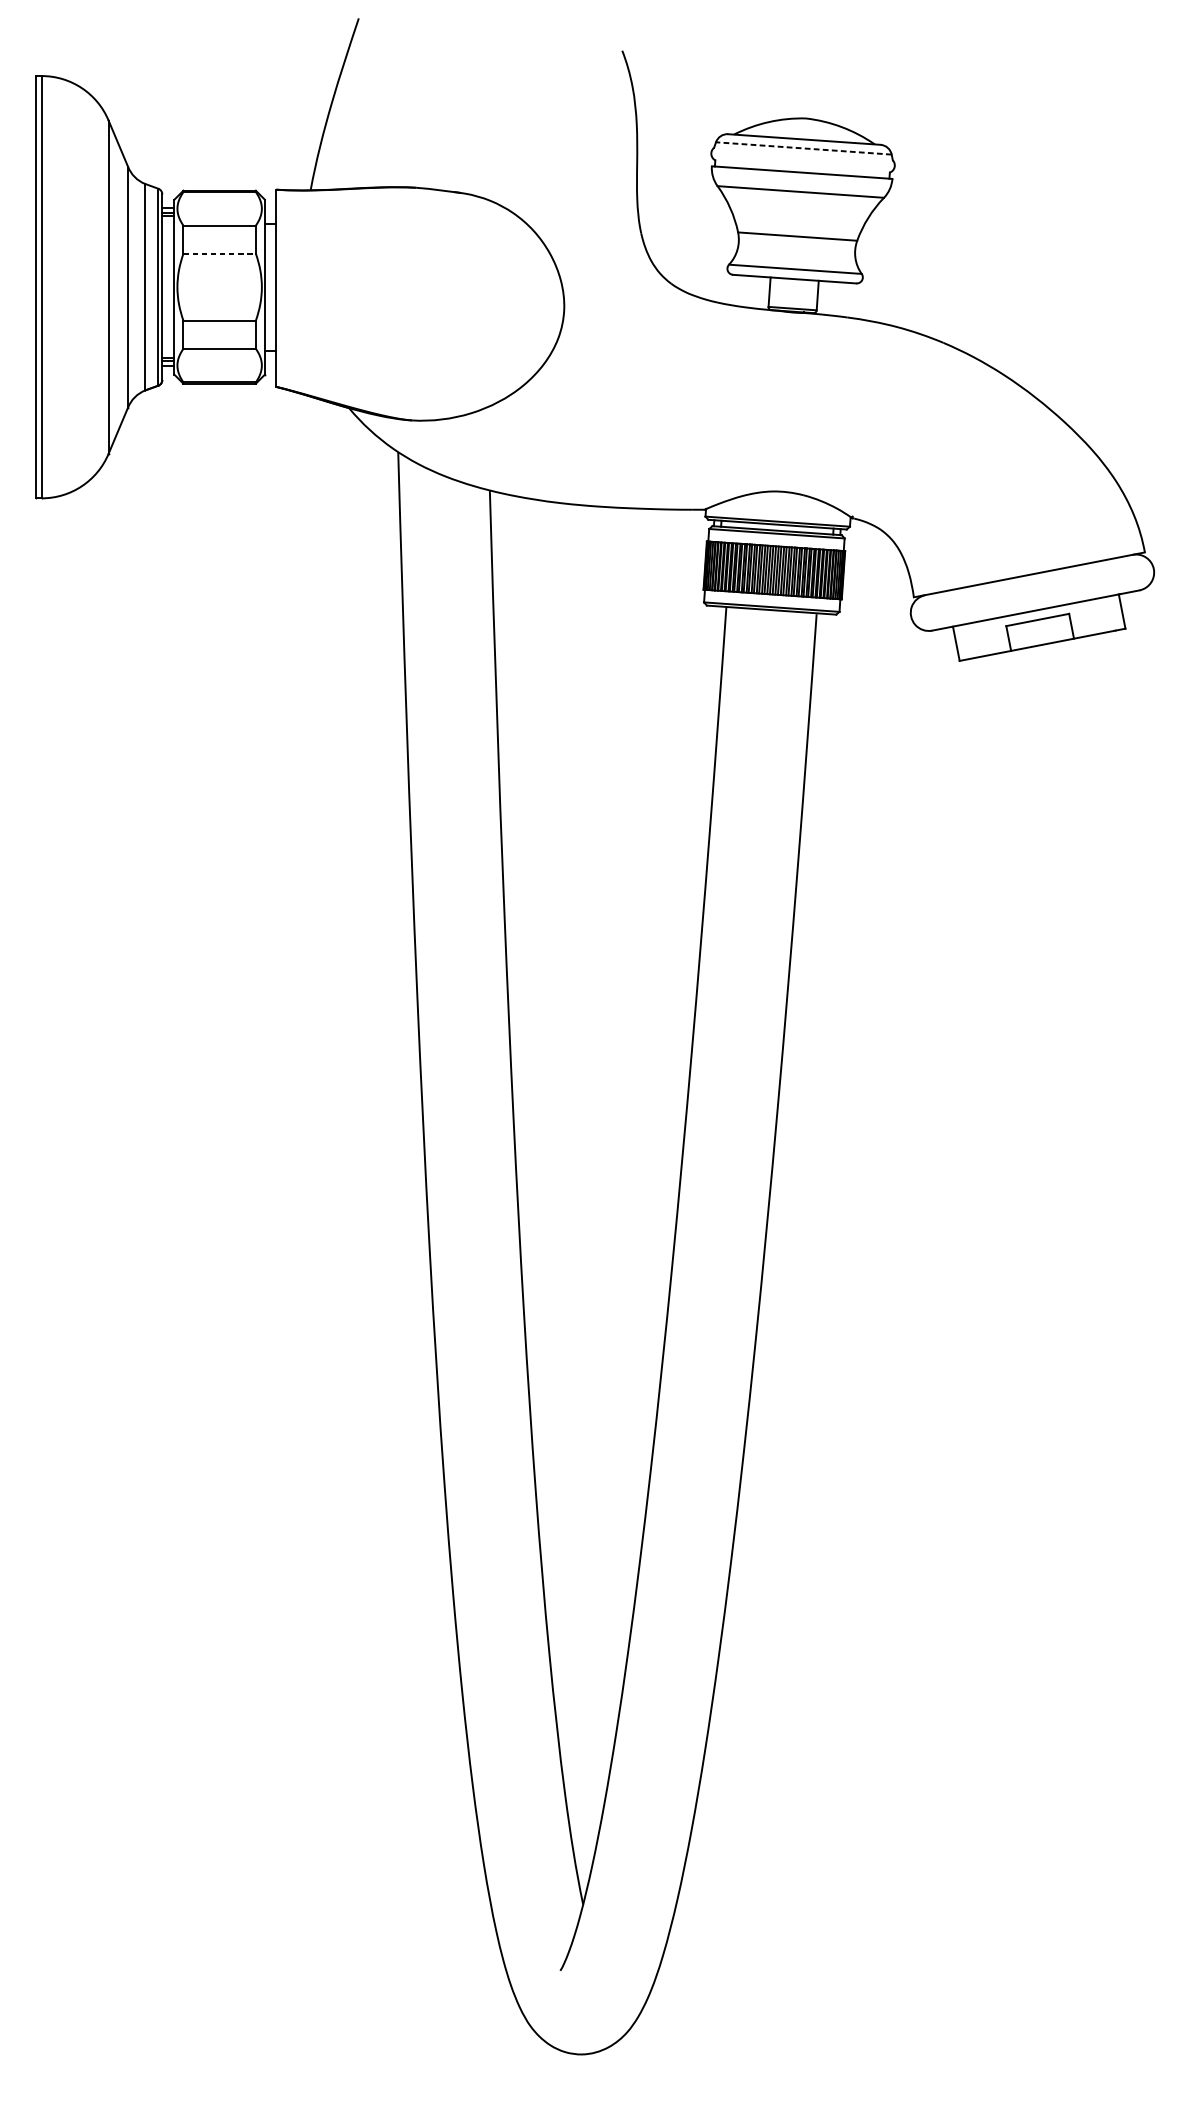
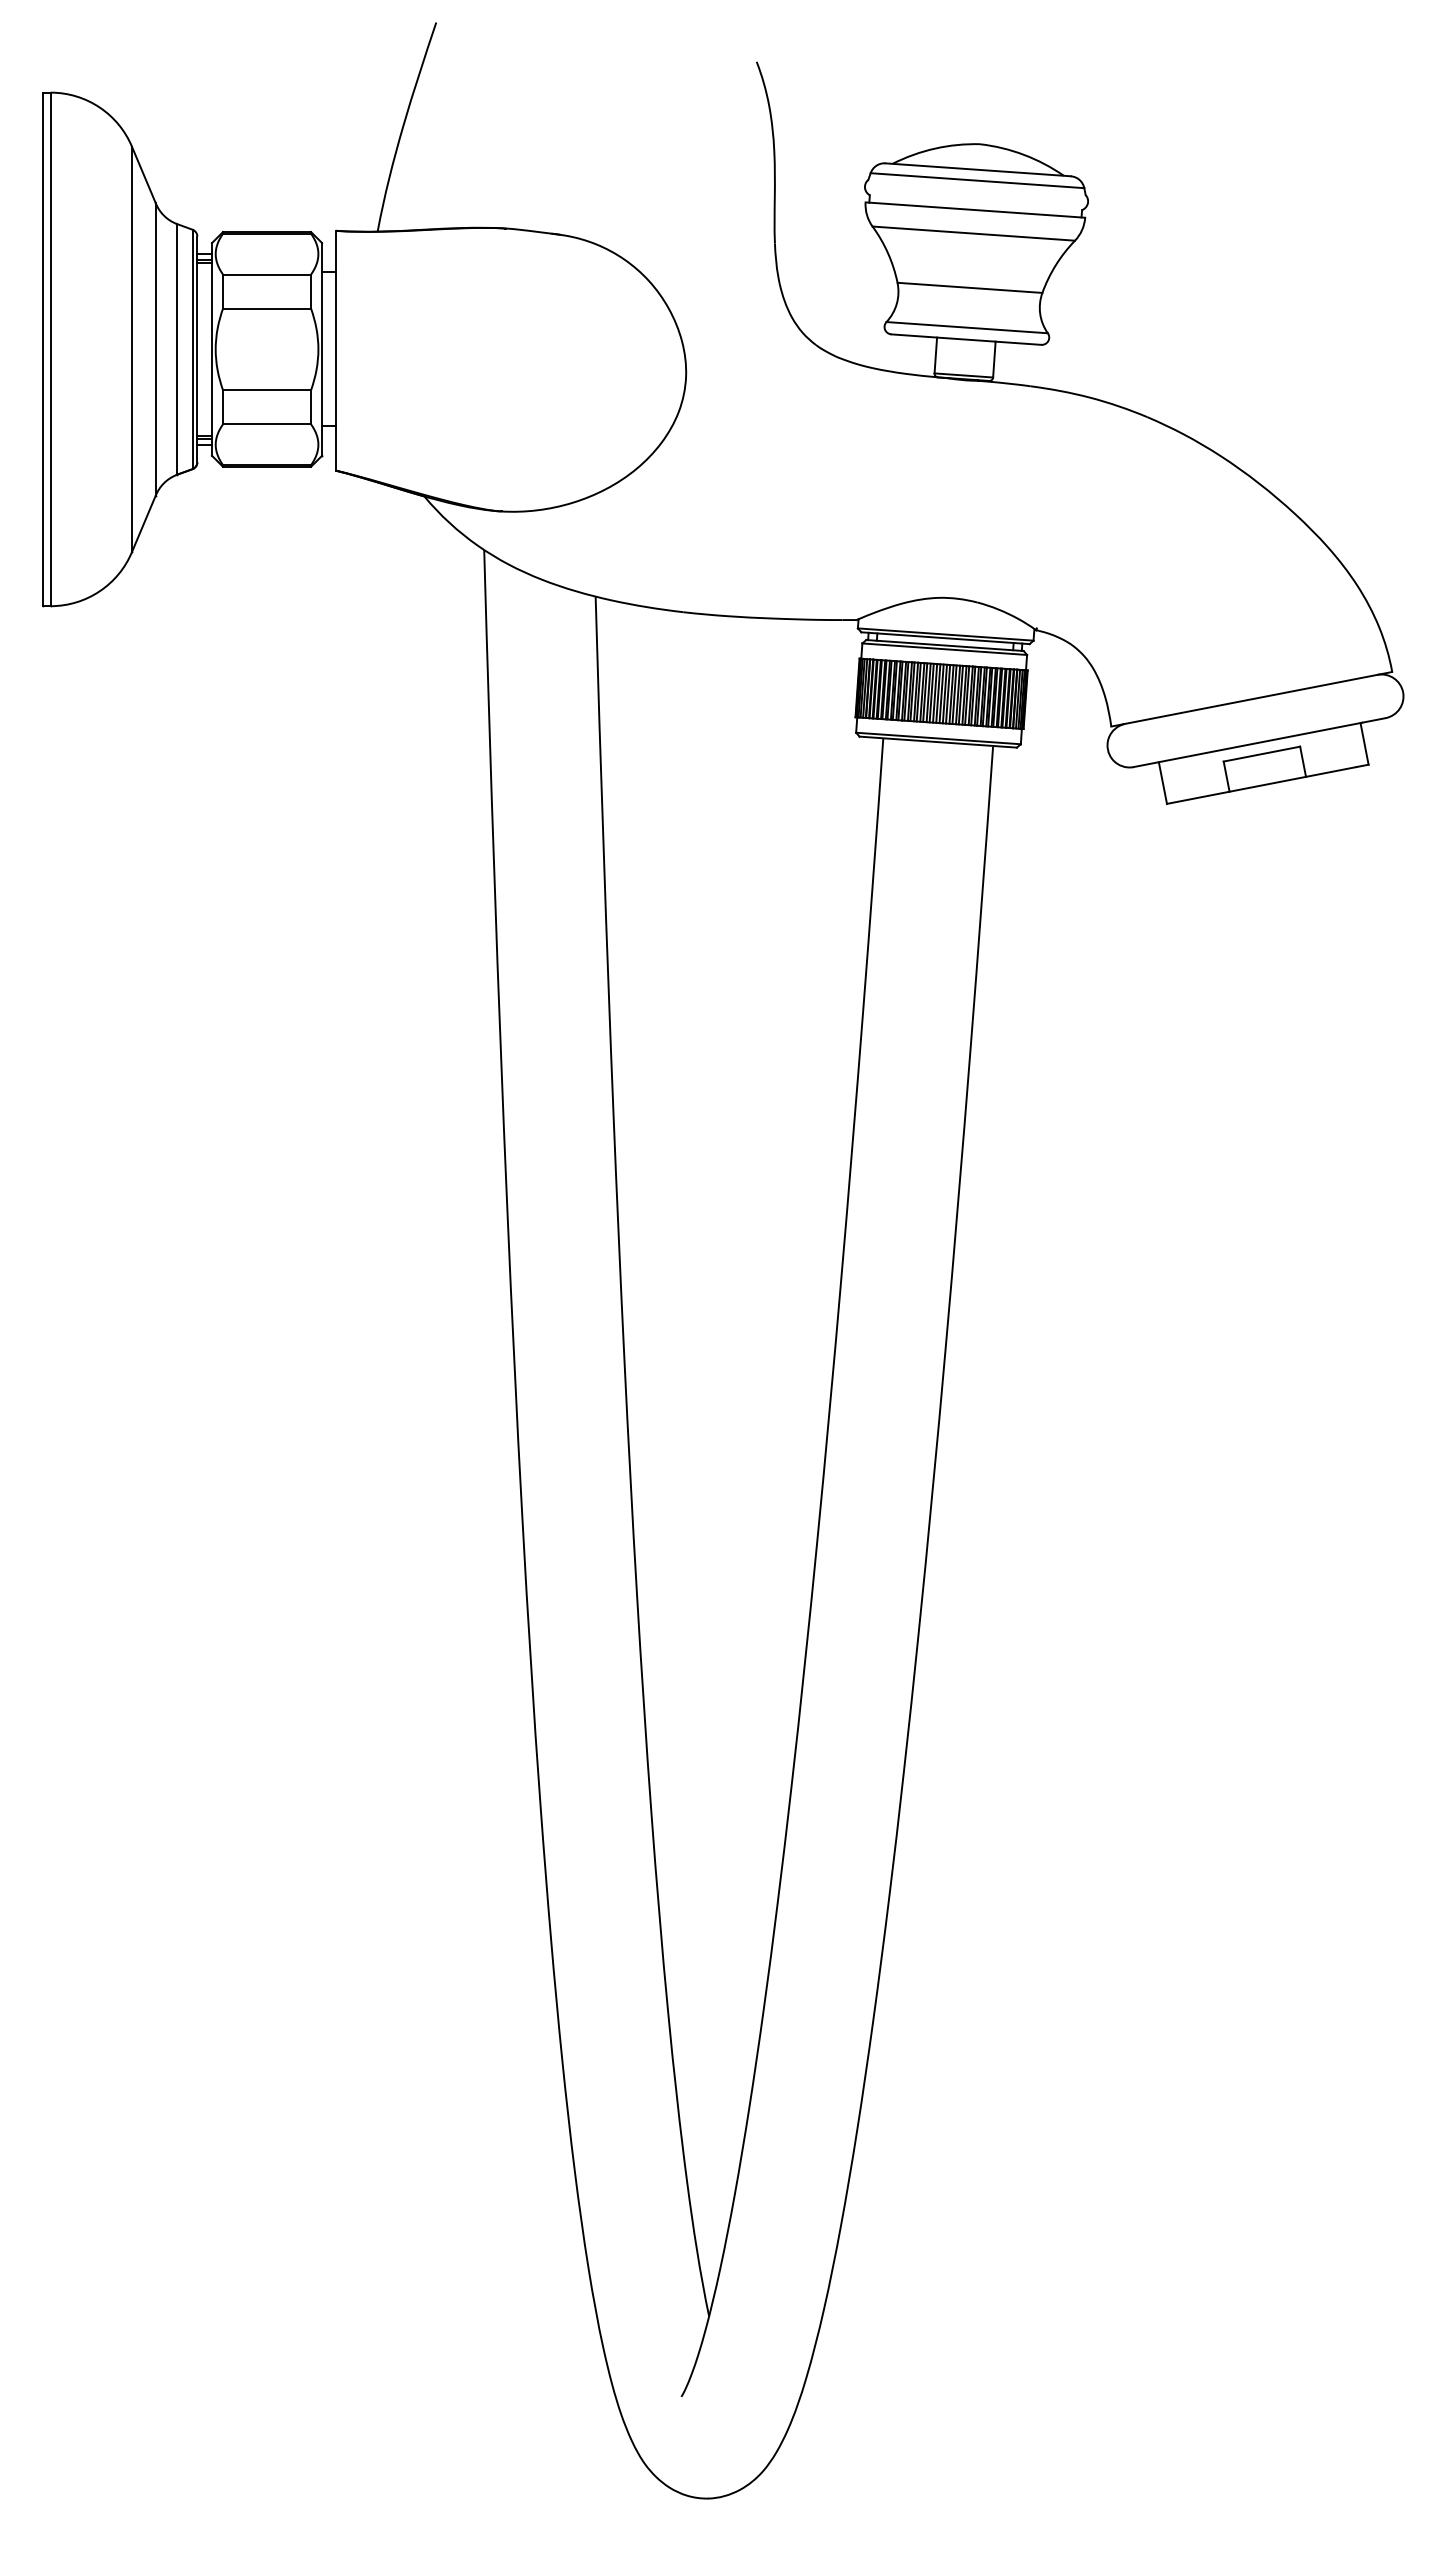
line: (803, 148) -> (977, 180), dashed -> solid
line: (220, 253) -> (267, 308), dashed -> solid

